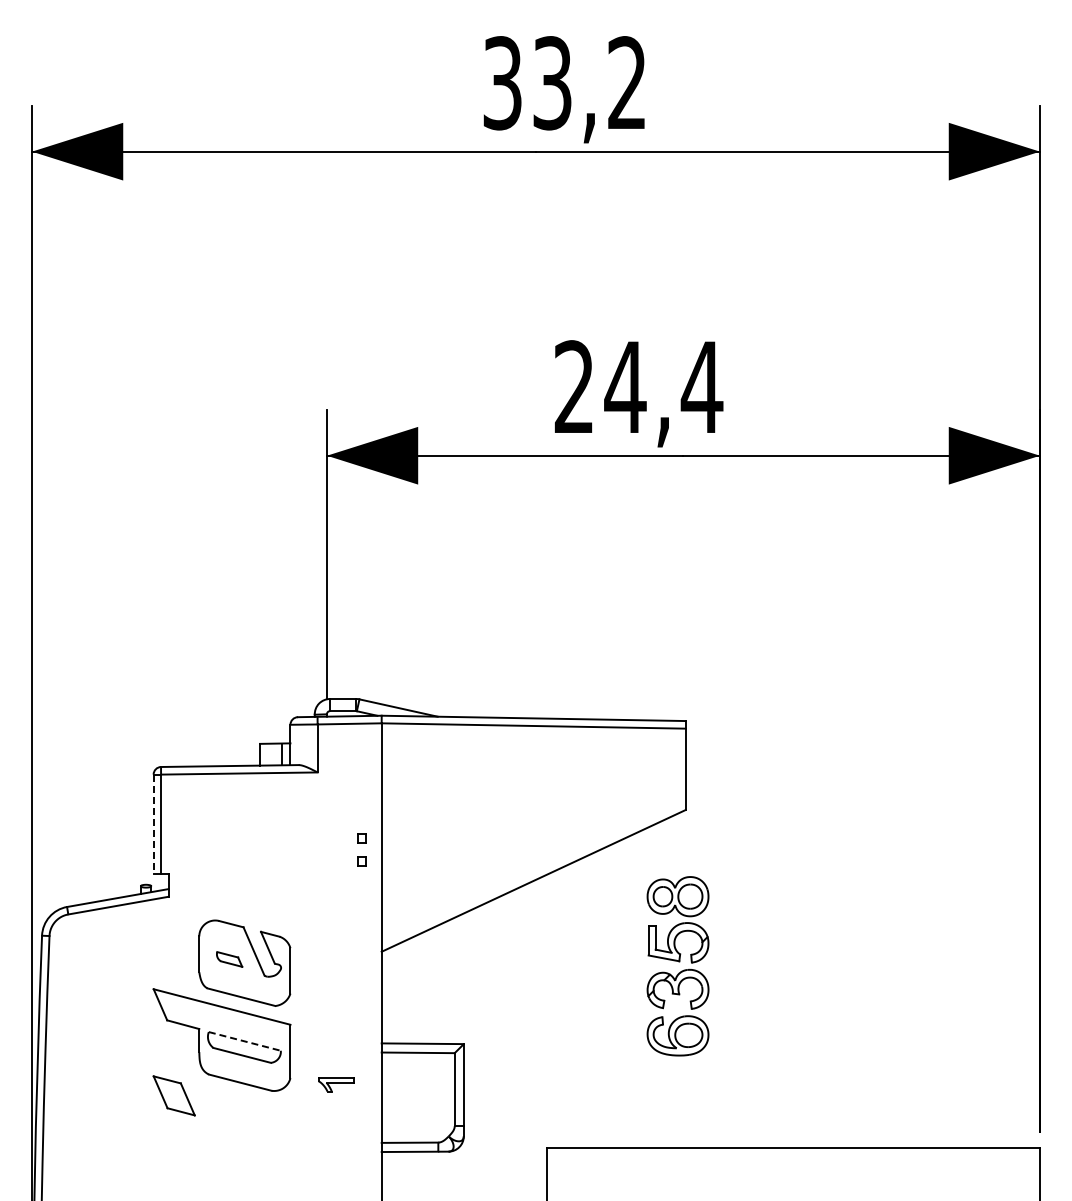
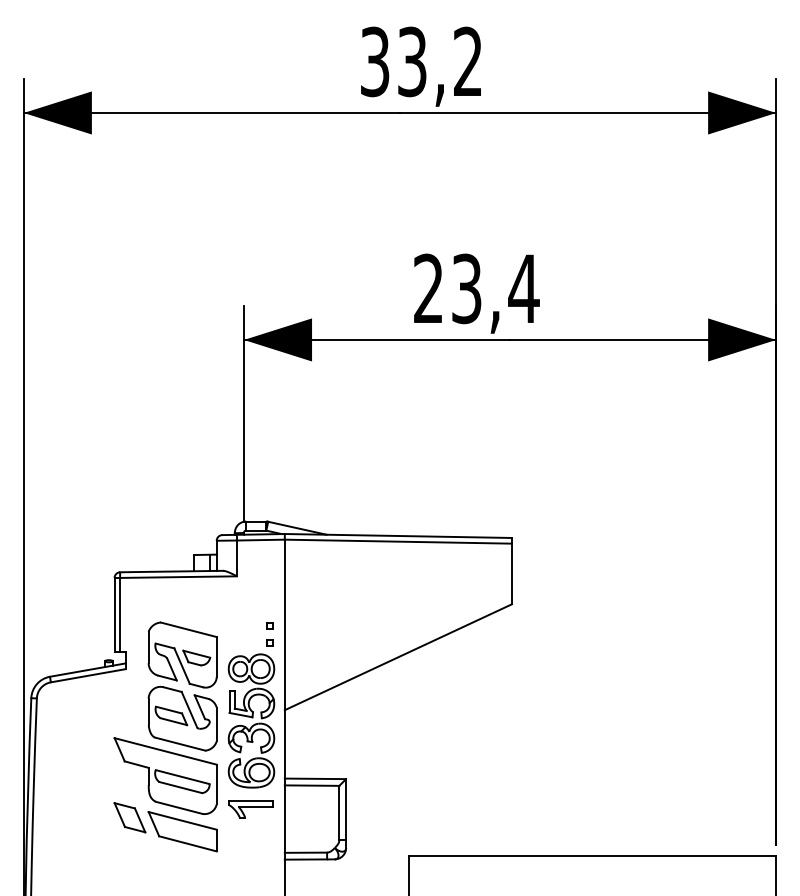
text: (625, 387) -> (466, 289), 24,4 -> 23,4
line: (153, 824) -> (114, 615), dashed -> solid
part: (244, 877) -> (182, 654), added
part: (229, 959) -> (171, 715), size x1.67
part: (677, 966) -> (251, 721), moved
line: (245, 1041) -> (183, 777), dashed -> solid
part: (336, 1084) -> (251, 809), size x1.67
part: (244, 1114) -> (182, 831), added

